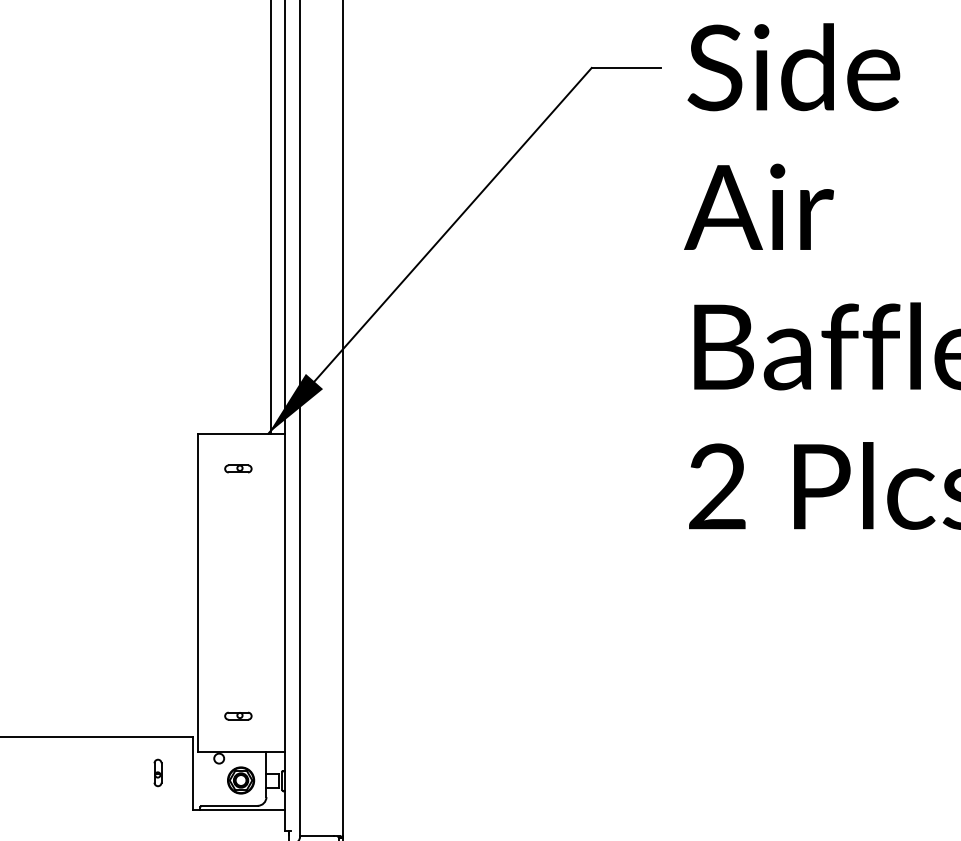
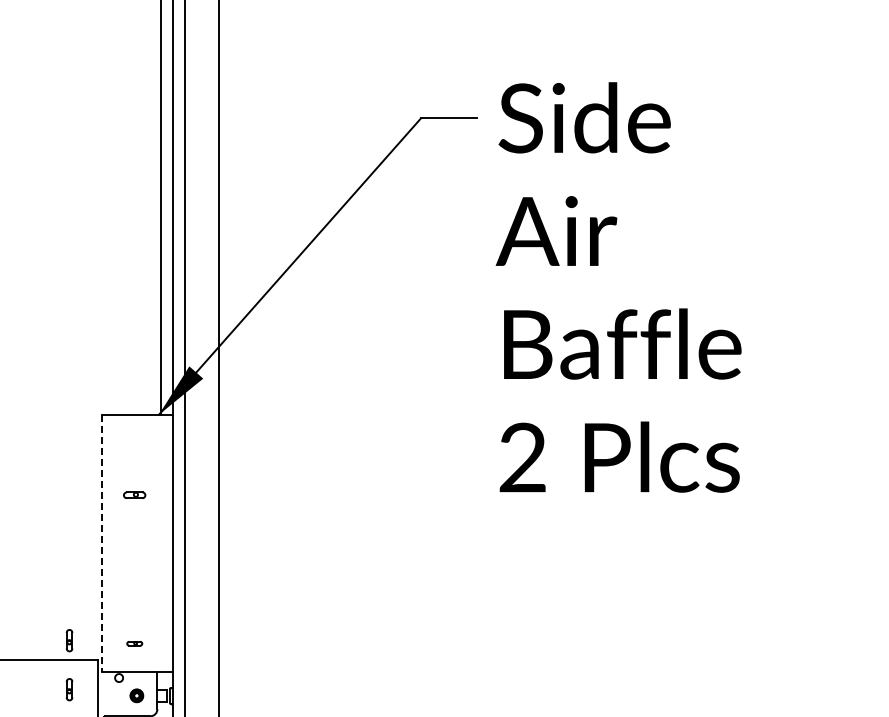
part: (238, 467) -> (134, 494), moved
line: (197, 592) -> (101, 543), solid -> dashed
part: (157, 712) -> (69, 640), added
part: (238, 715) -> (134, 643), size x0.7
part: (240, 780) -> (136, 695), size x0.6

